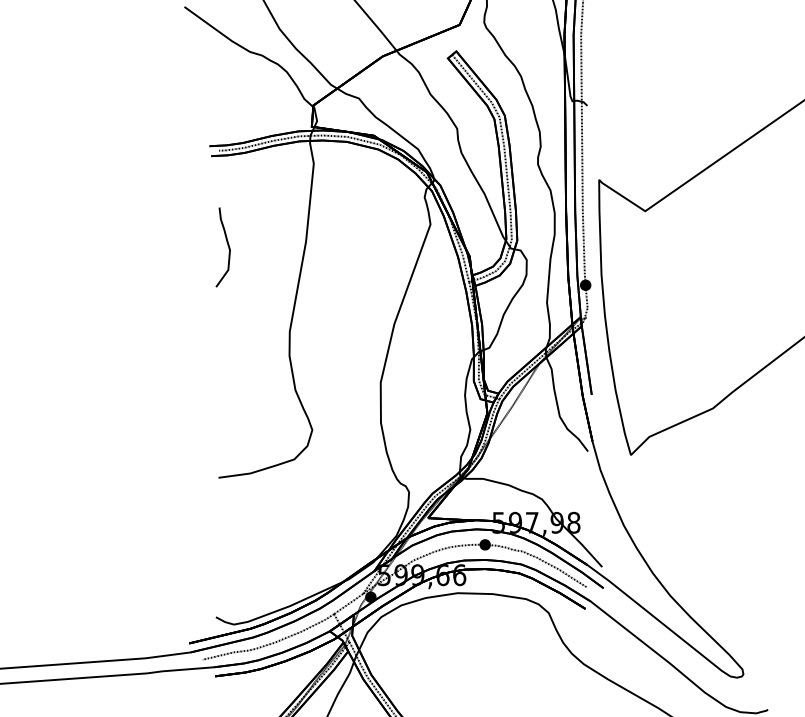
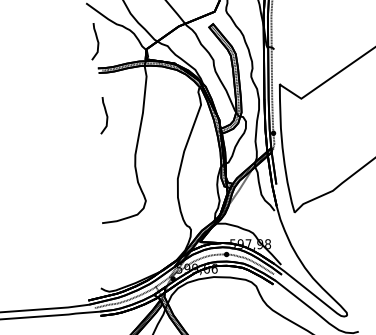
part: (204, 88) -> (95, 41), added

